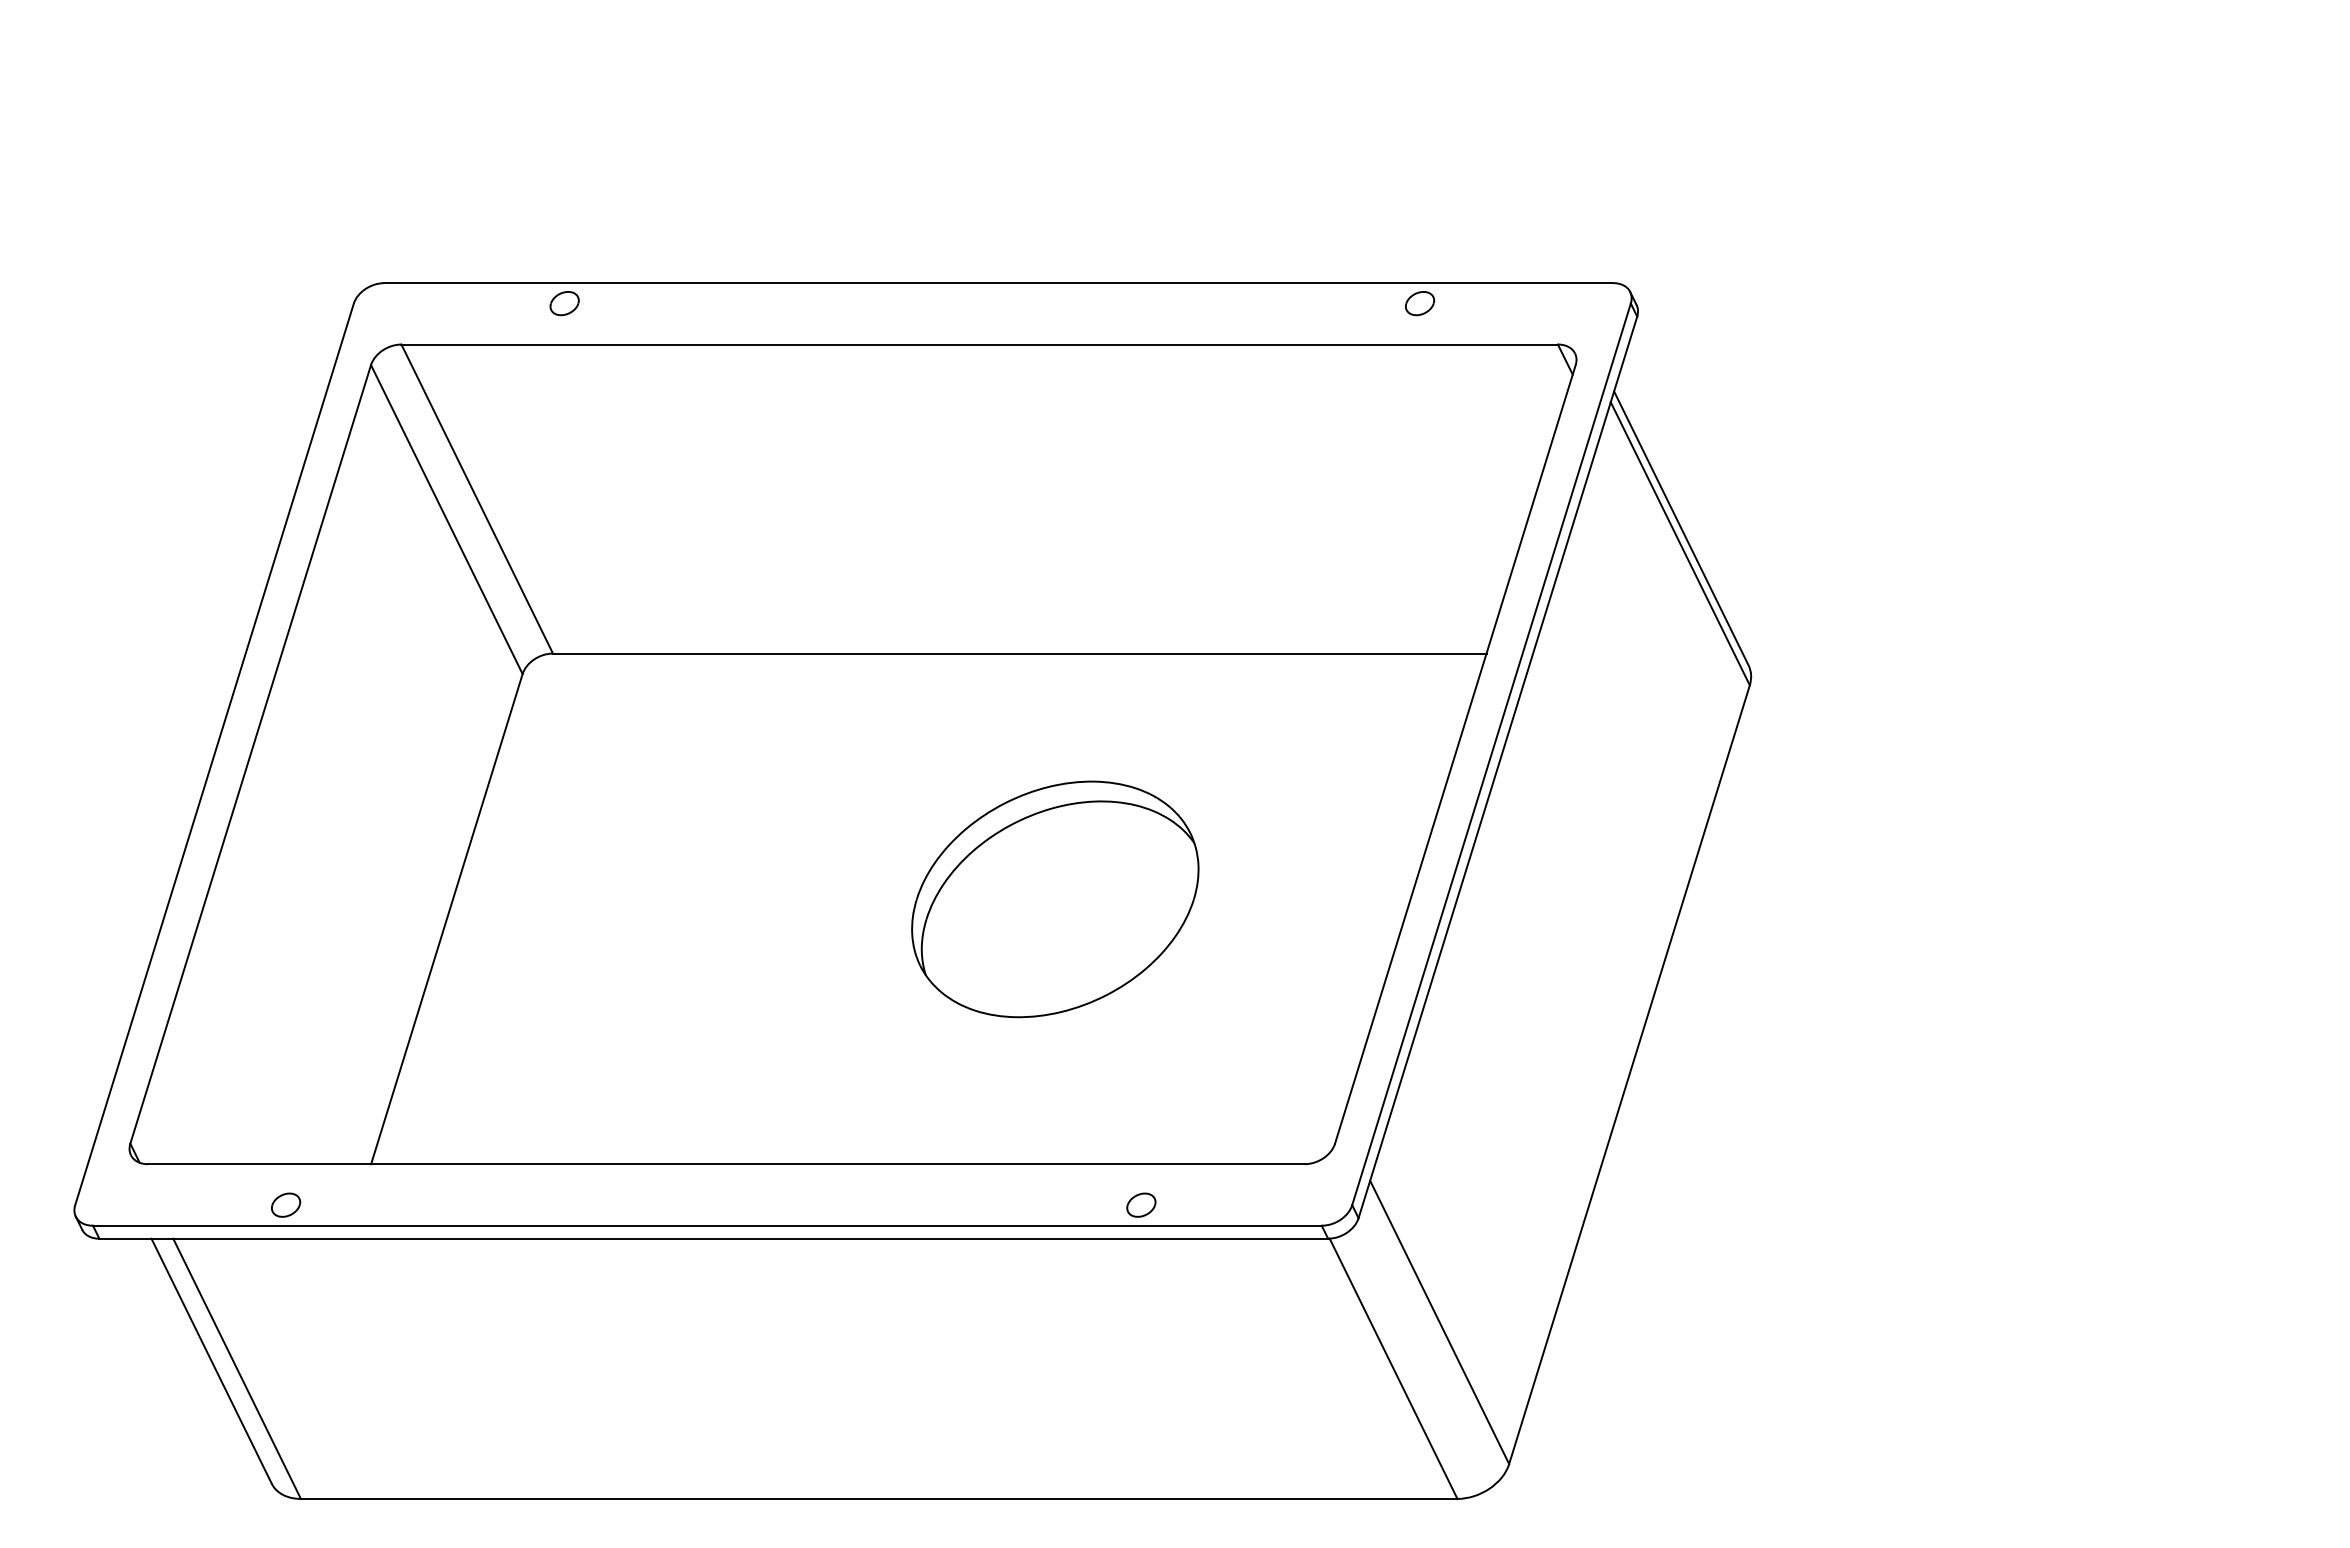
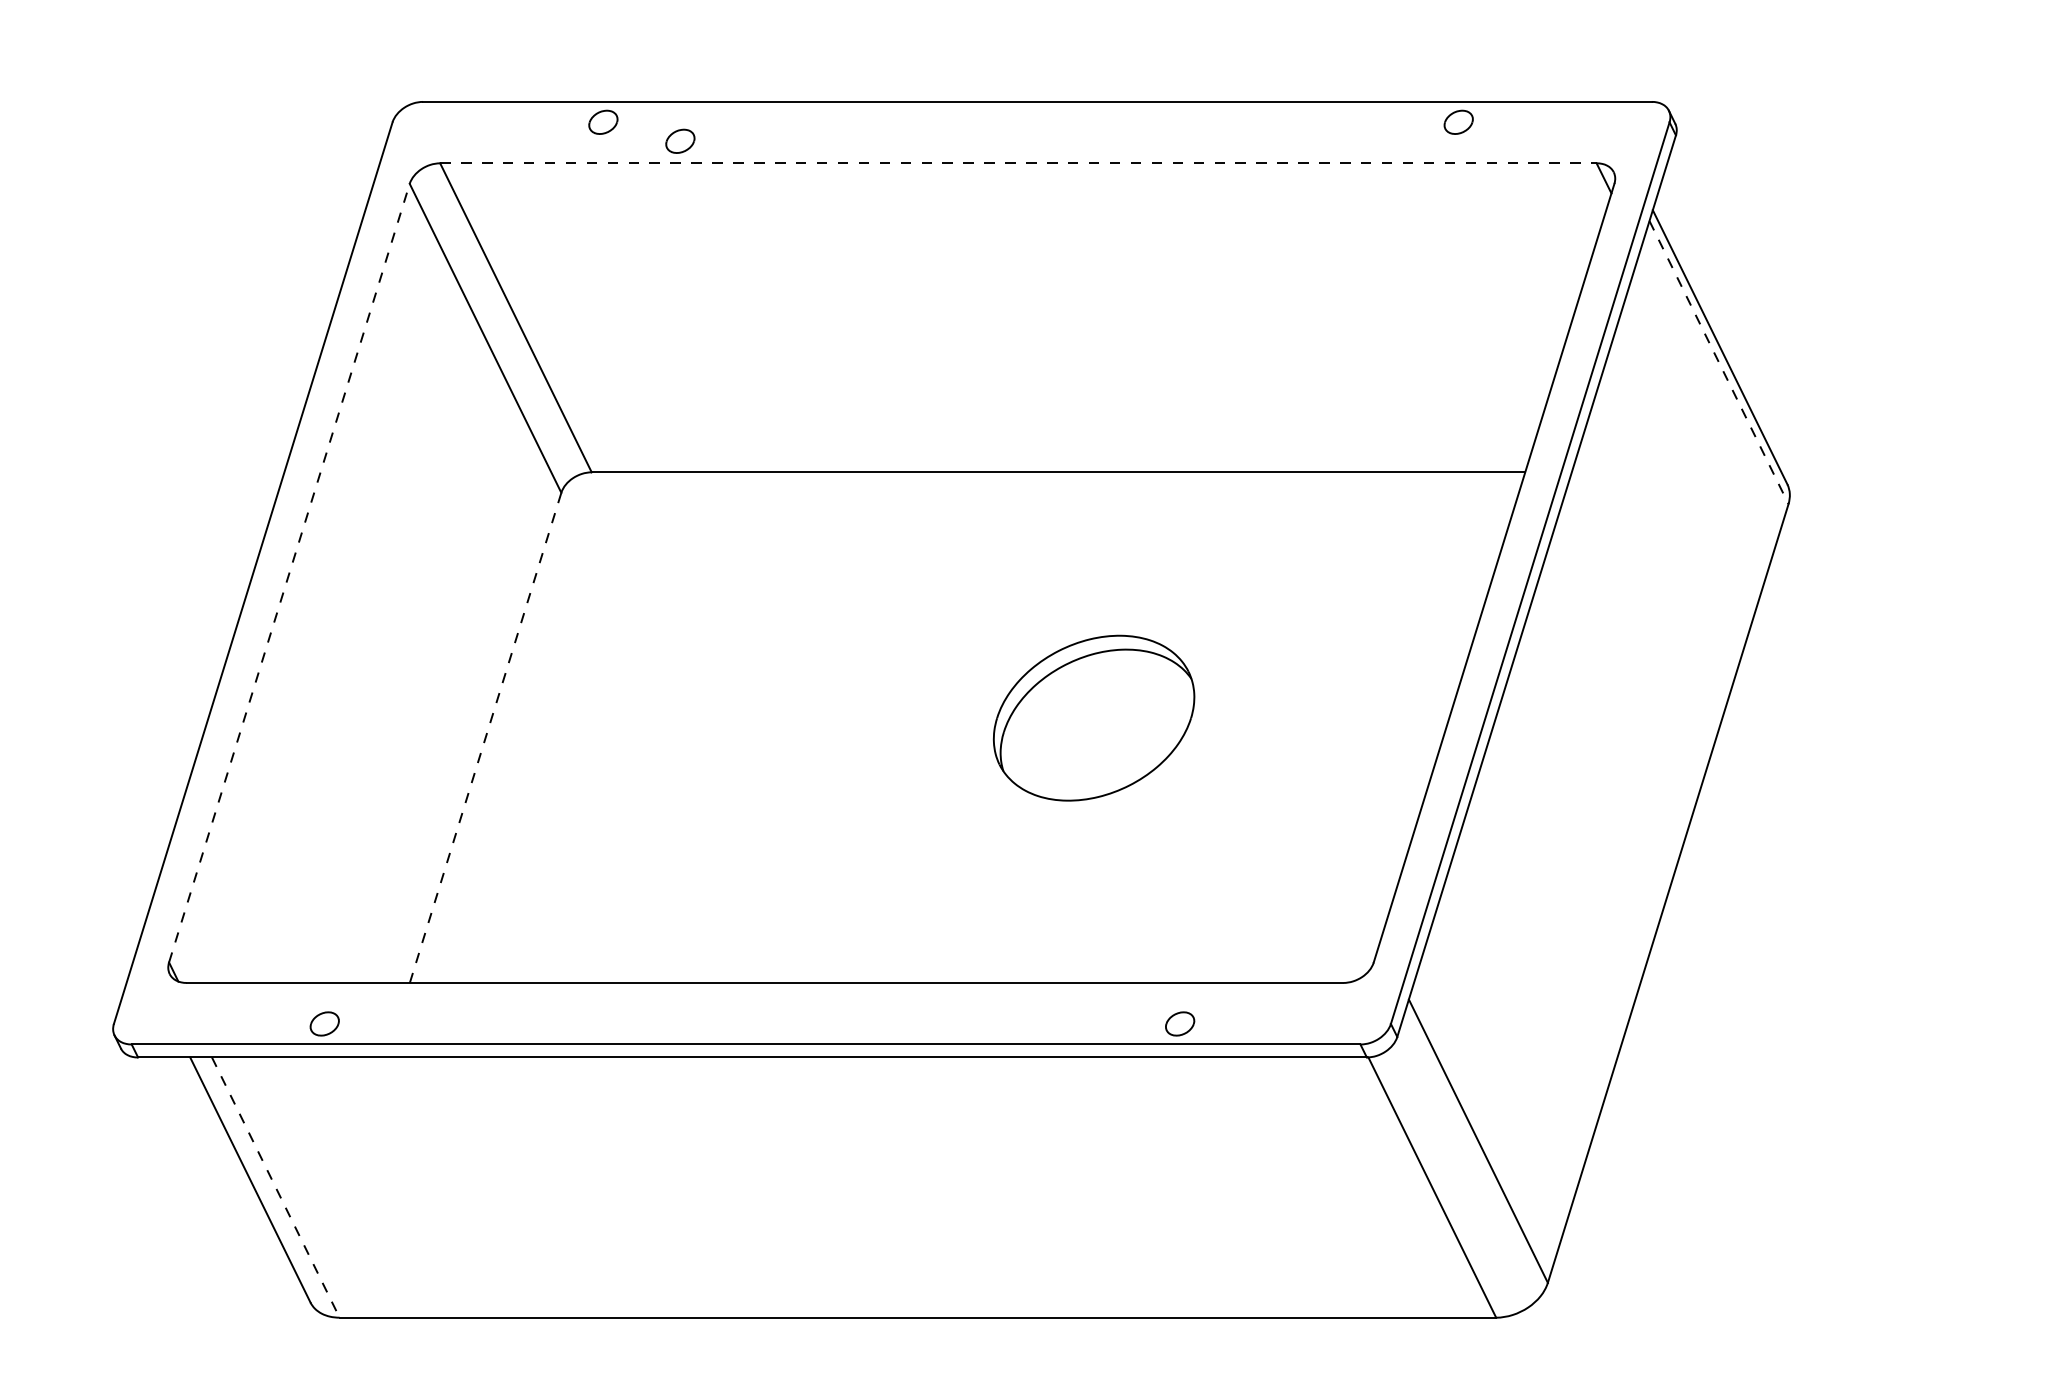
part: (641, 322) -> (680, 141), added
line: (980, 344) -> (1019, 163), solid -> dashed
line: (1680, 543) -> (1719, 362), solid -> dashed
line: (250, 753) -> (289, 572), solid -> dashed
part: (1055, 899) -> (1094, 718), size x0.7
line: (446, 919) -> (485, 738), solid -> dashed
line: (237, 1368) -> (276, 1187), solid -> dashed

